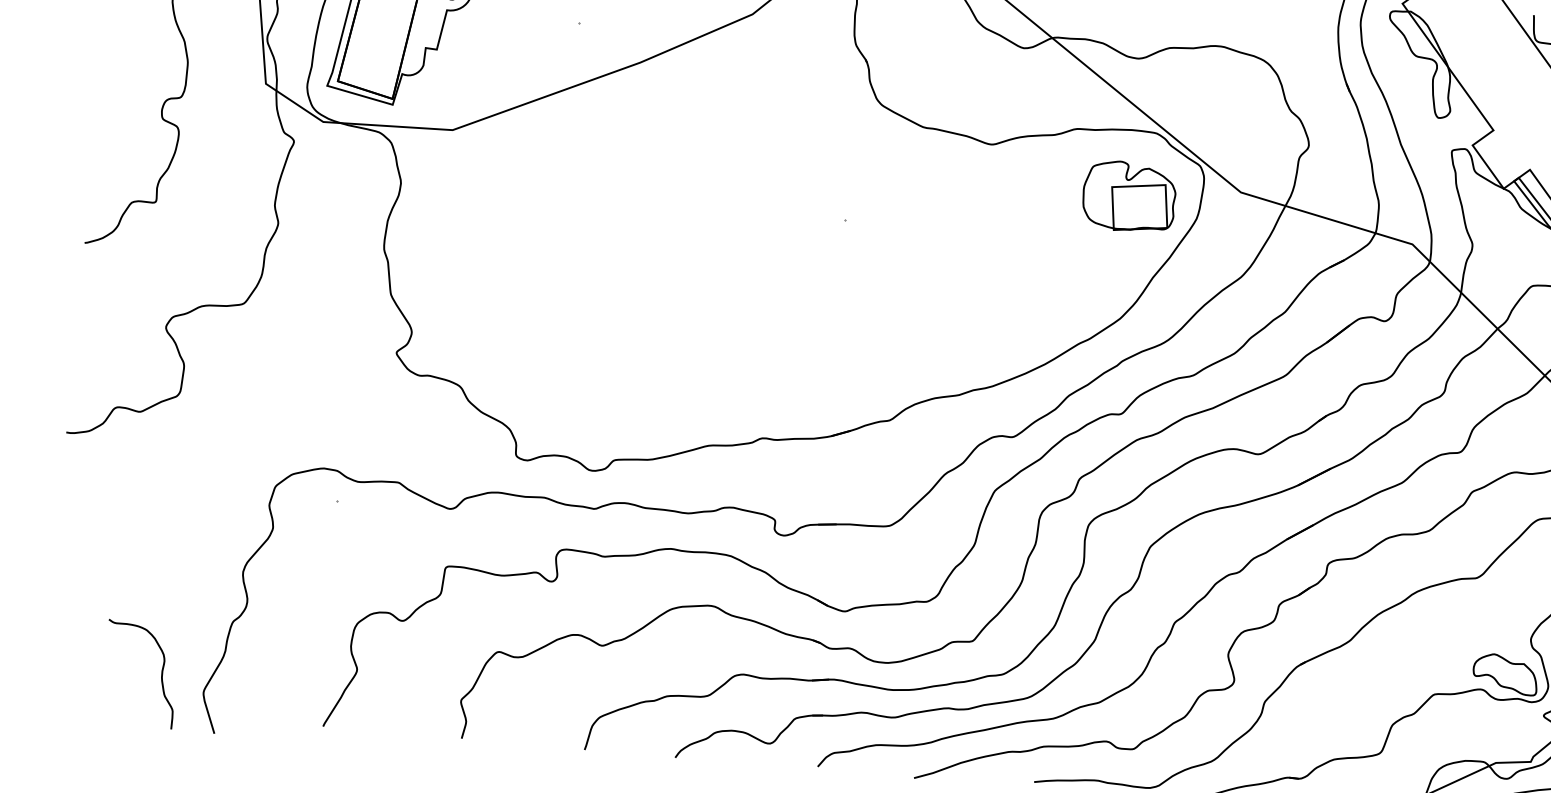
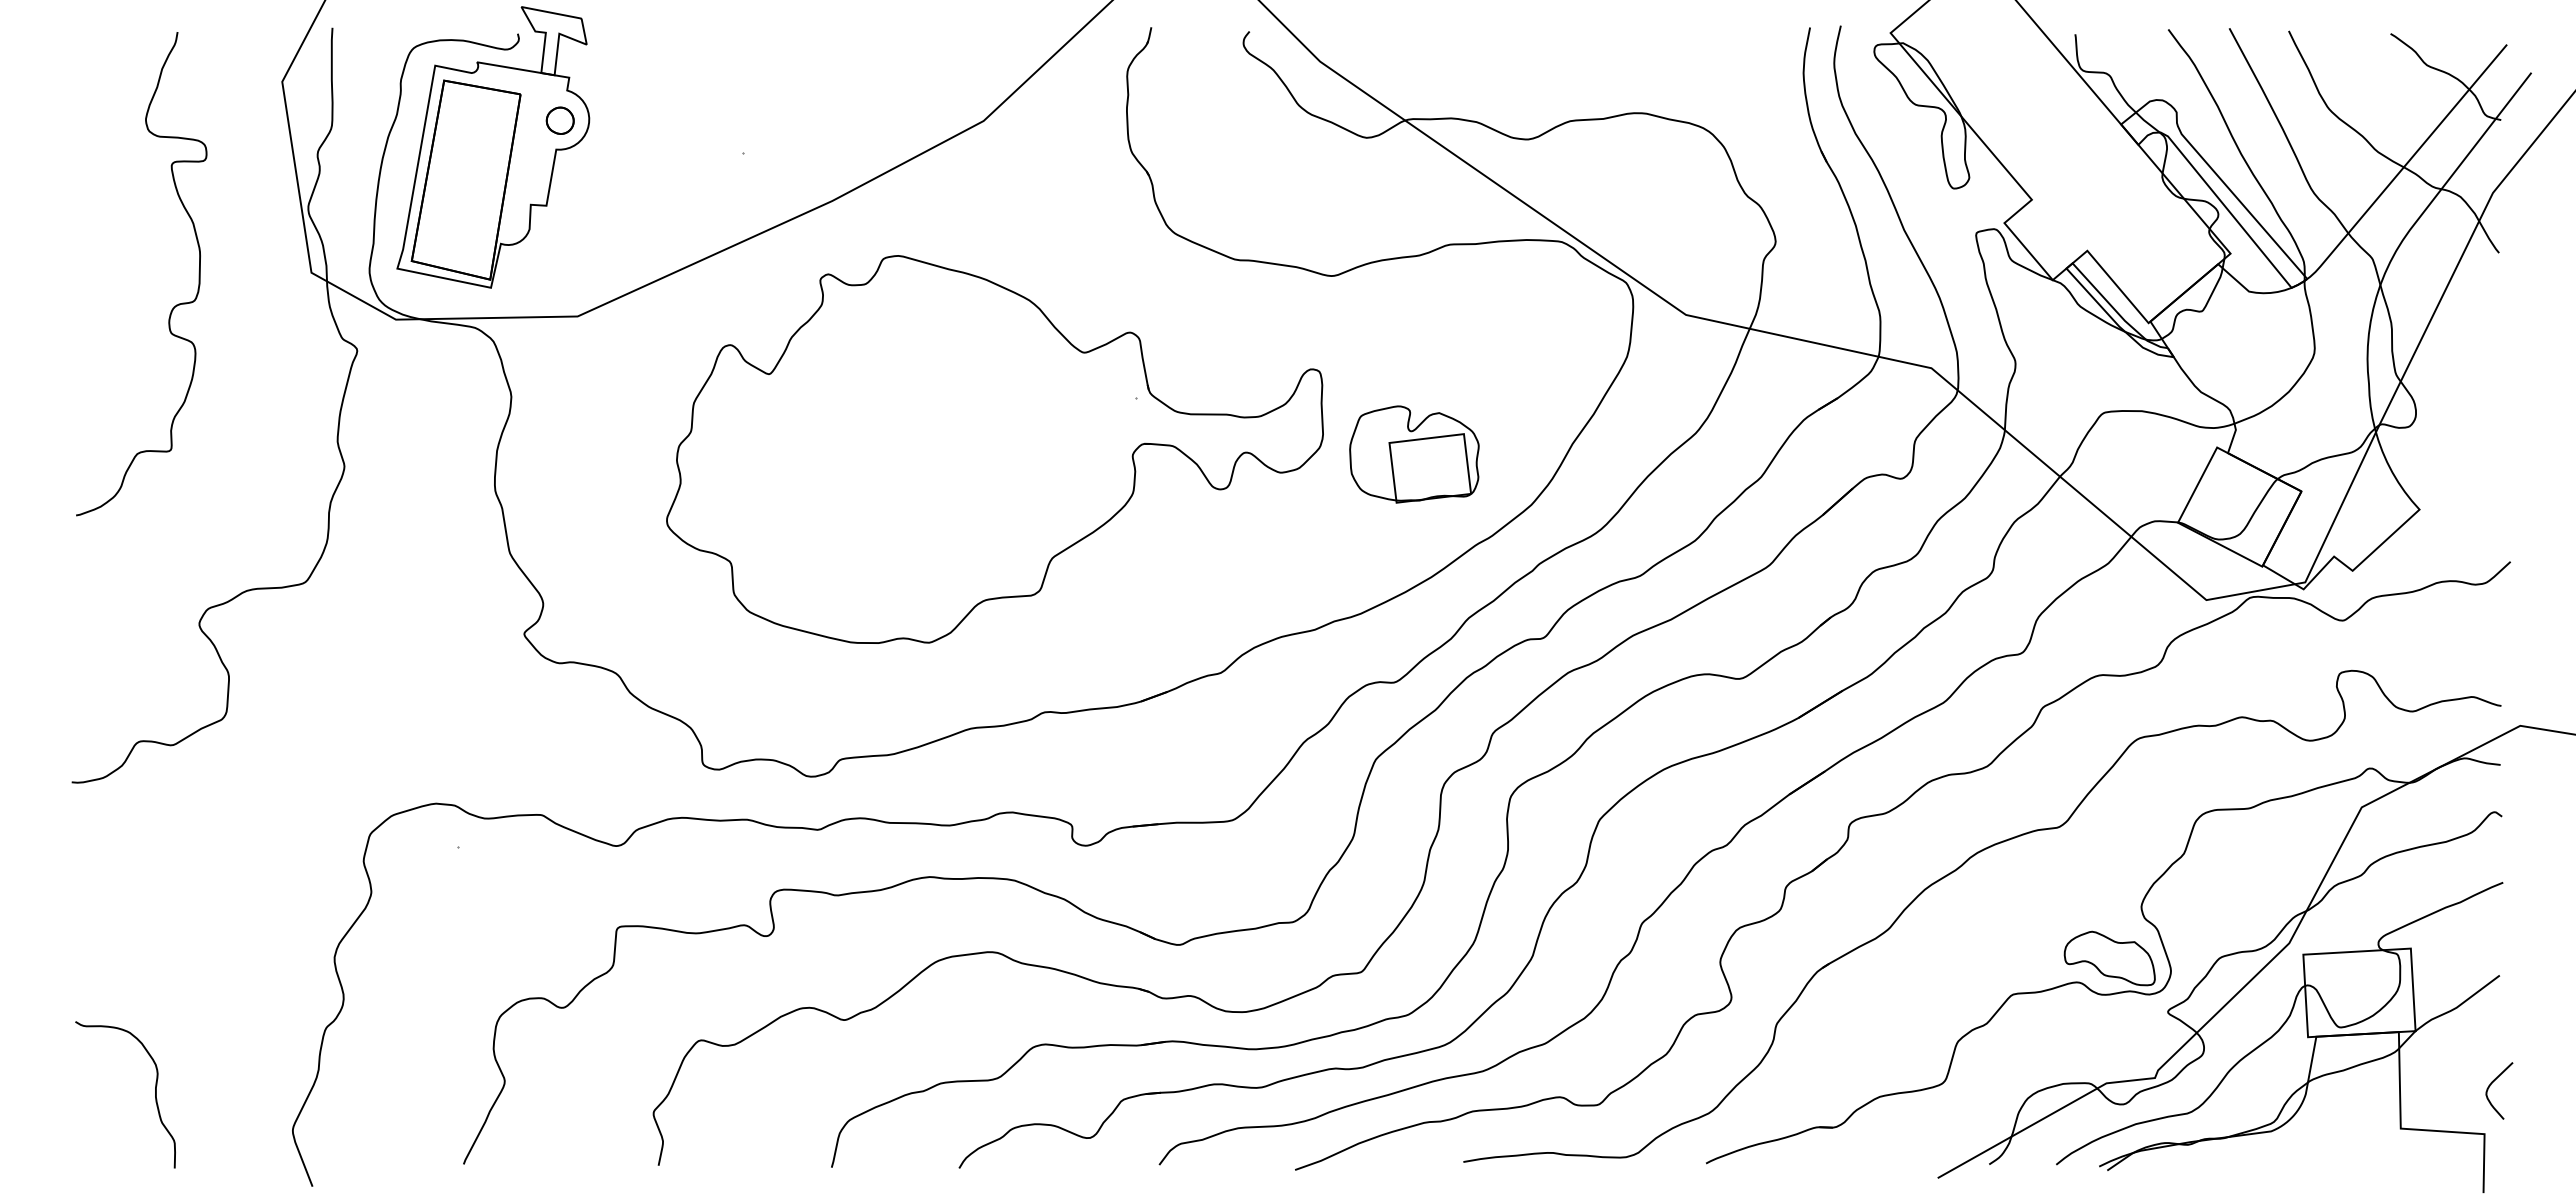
part: (1129, 196) -> (1414, 454), moved
part: (741, 248) -> (994, 449), added
curve: (161, 675) -> (155, 1094), moved

